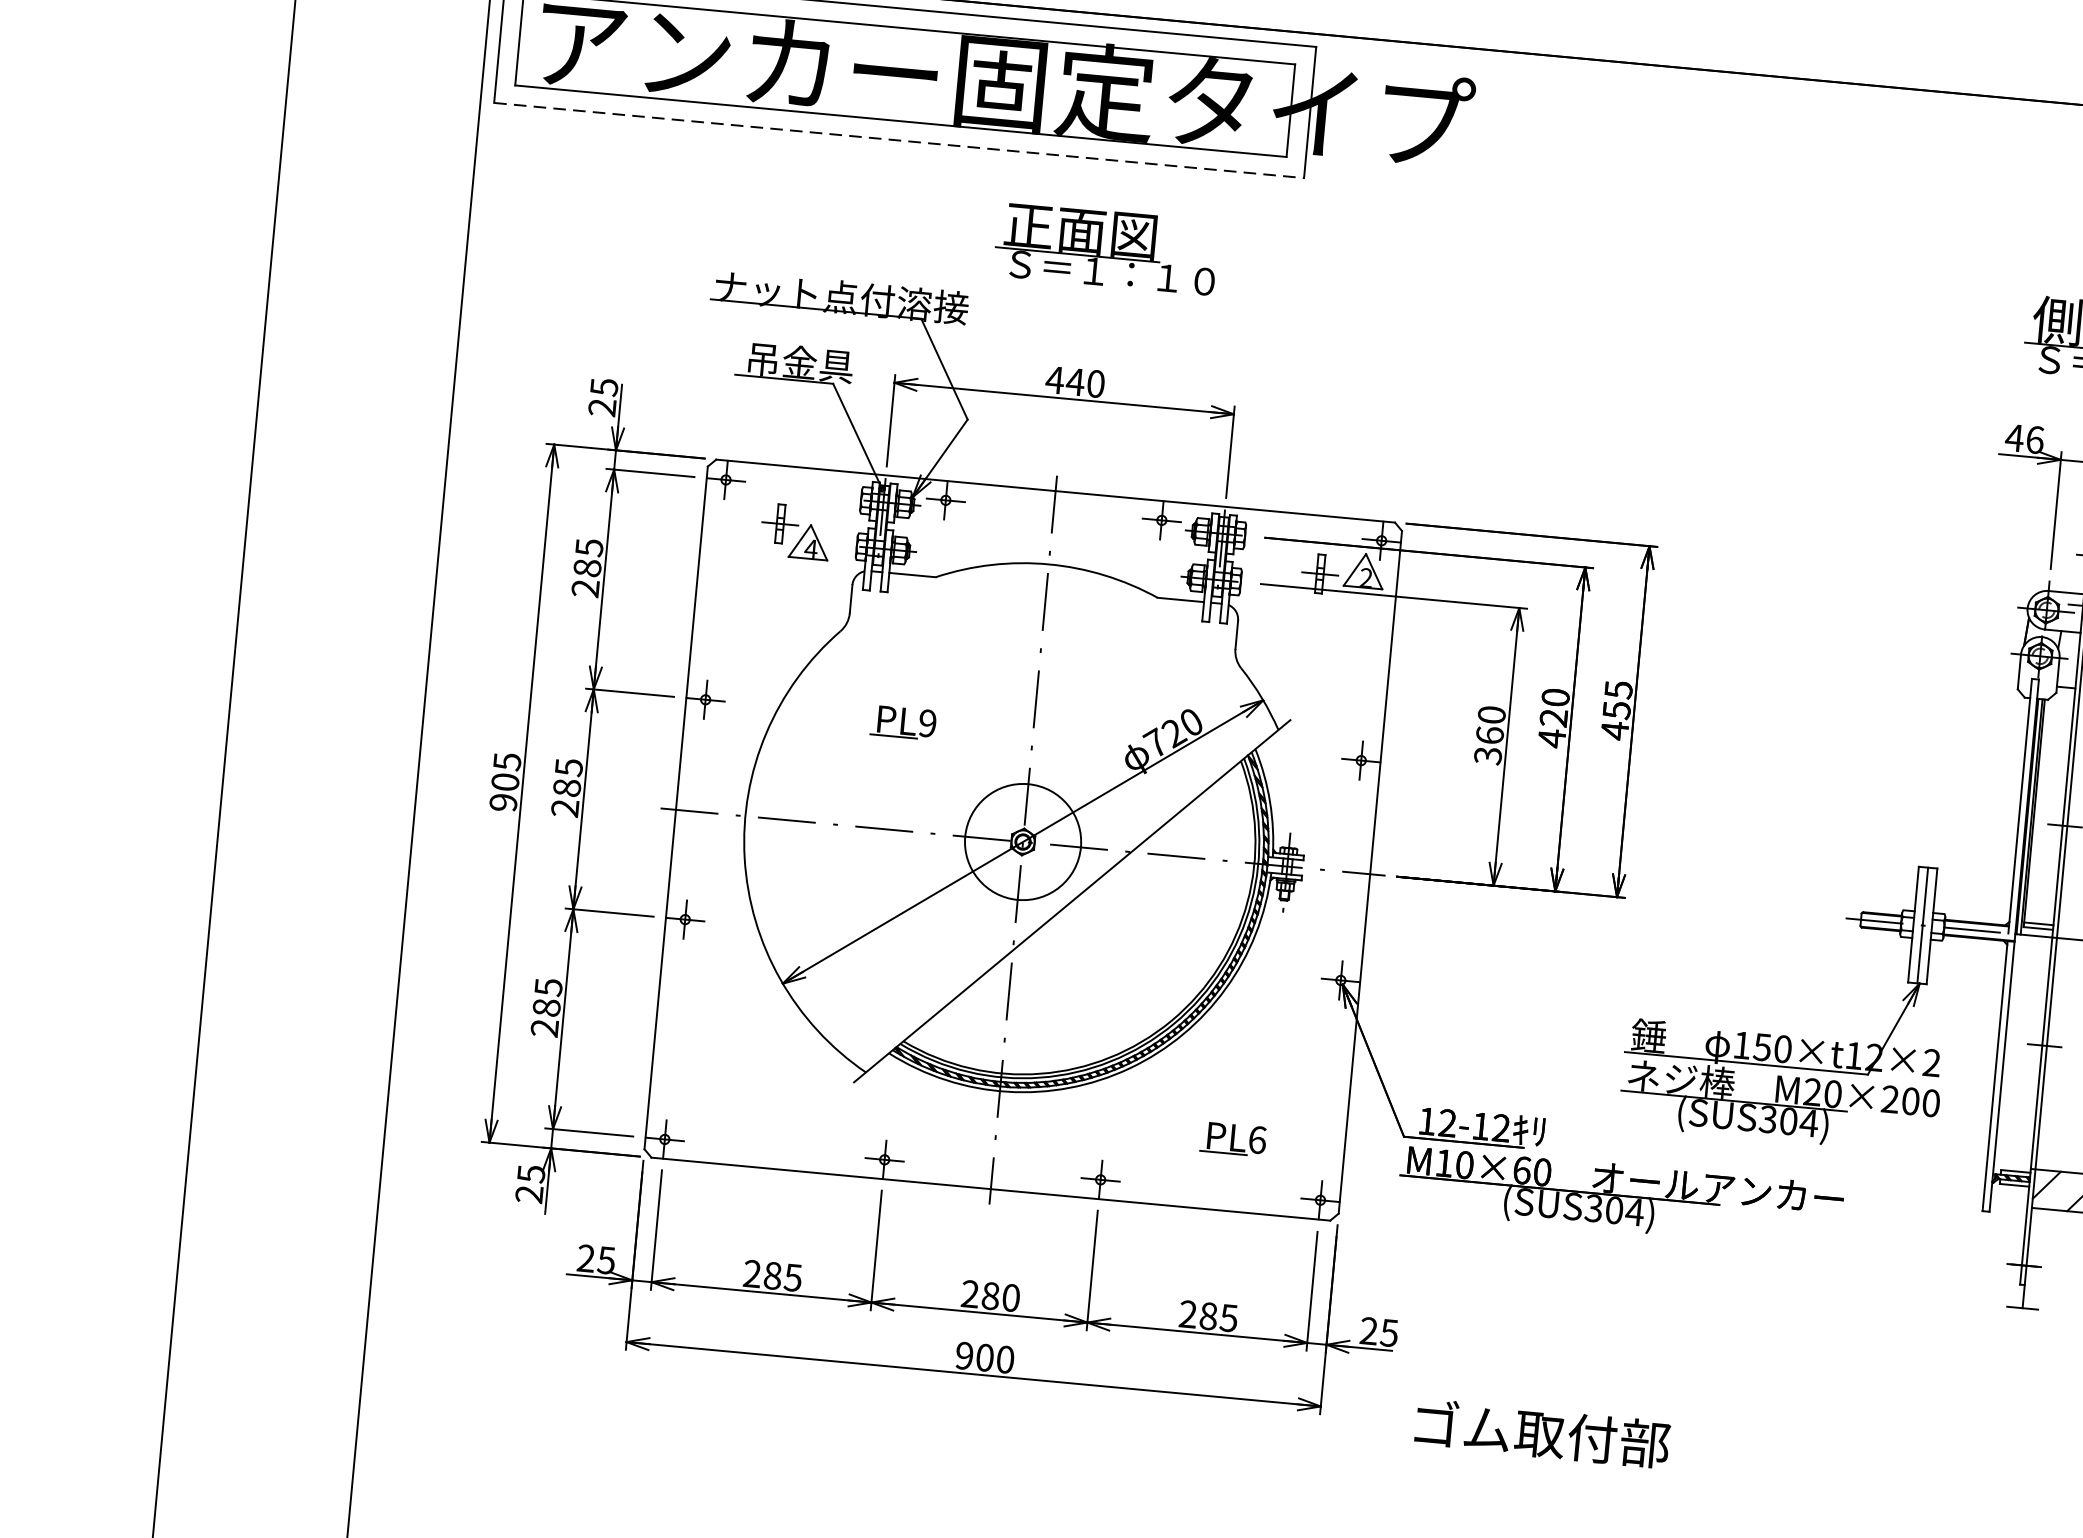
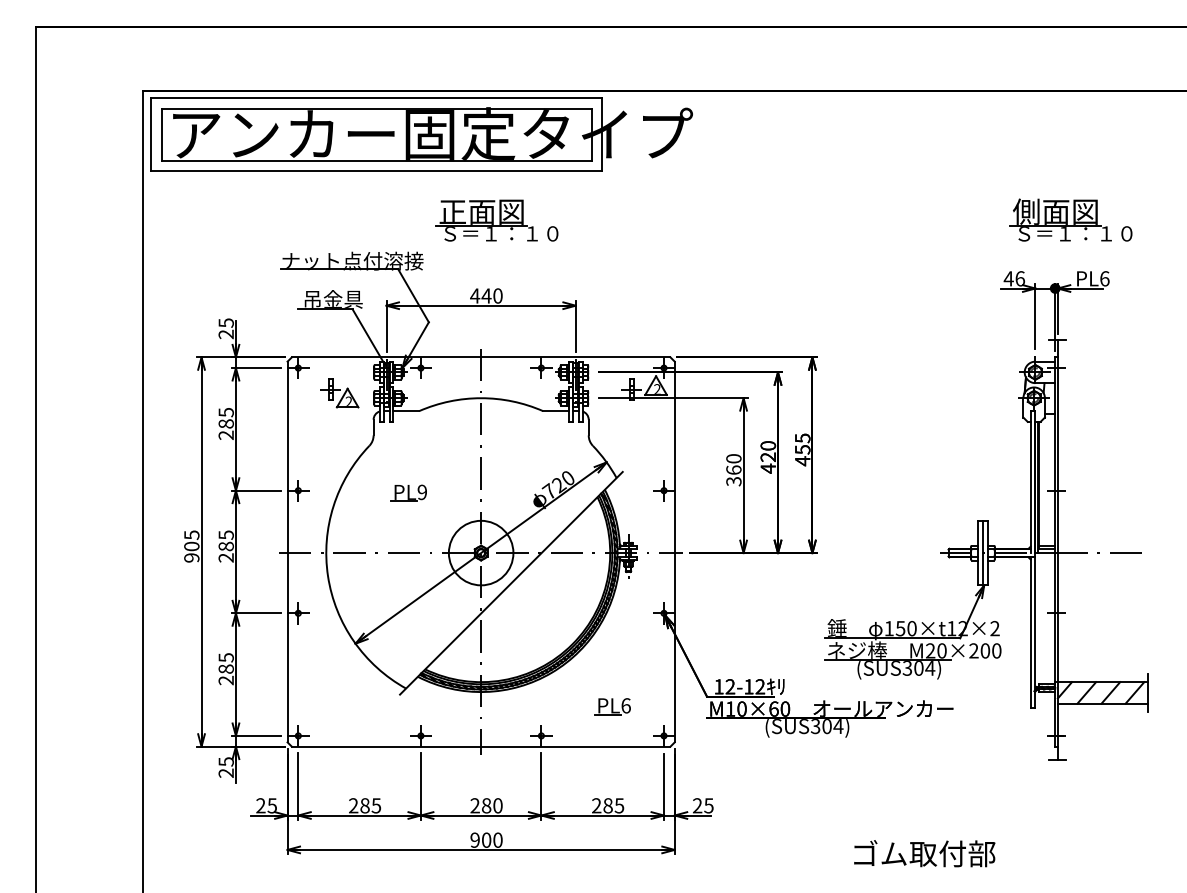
line: (898, 140) -> (376, 171), dashed -> solid
text: (810, 546) -> (348, 400), 4 -> 2
text: (1542, 1433) -> (924, 853), moved

